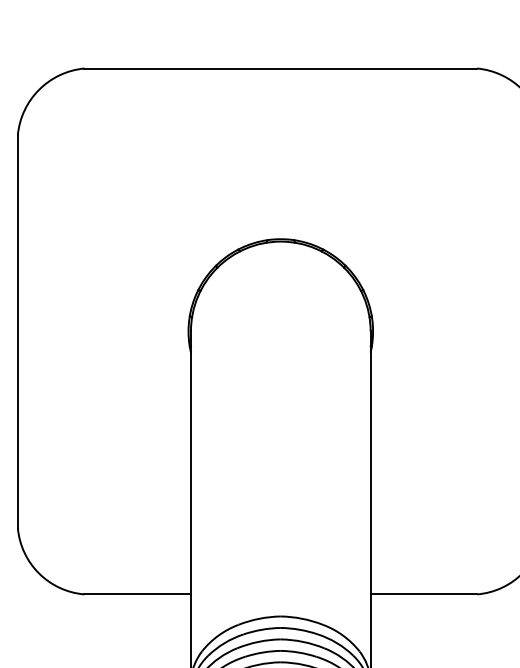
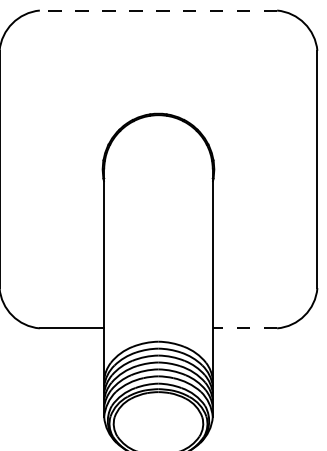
line: (280, 68) -> (158, 10), solid -> dashed
line: (423, 594) -> (244, 328), solid -> dashed

